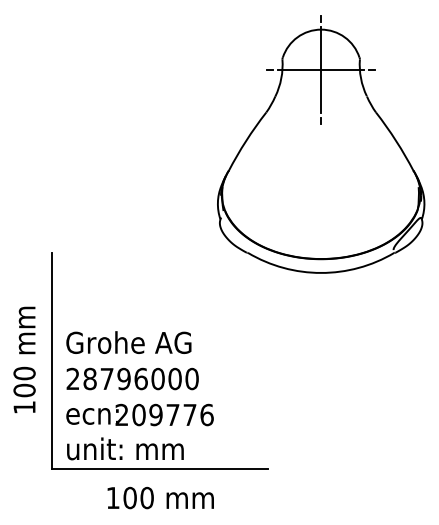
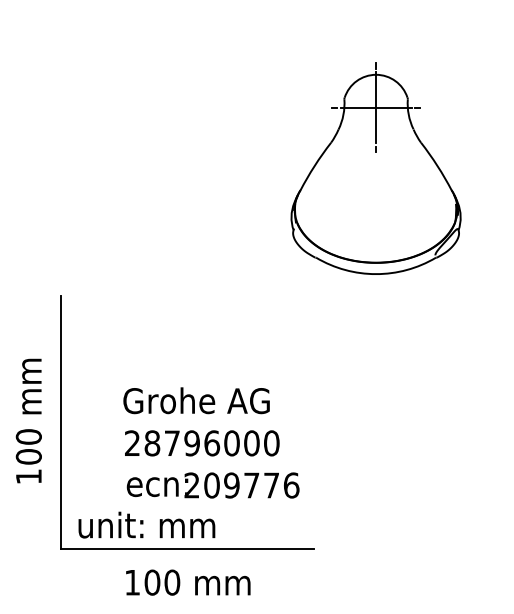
part: (321, 144) -> (376, 168), size x0.7
text: (128, 342) -> (196, 400), moved
text: (132, 378) -> (201, 442), moved
text: (139, 414) -> (212, 484), moved

